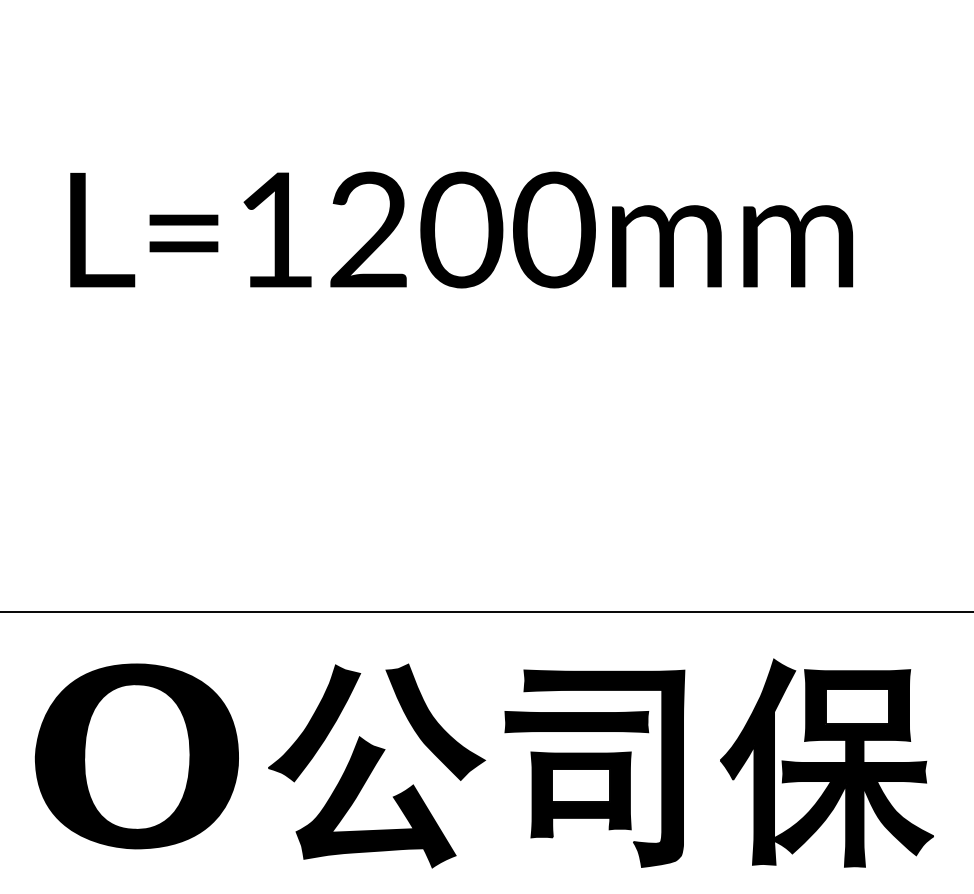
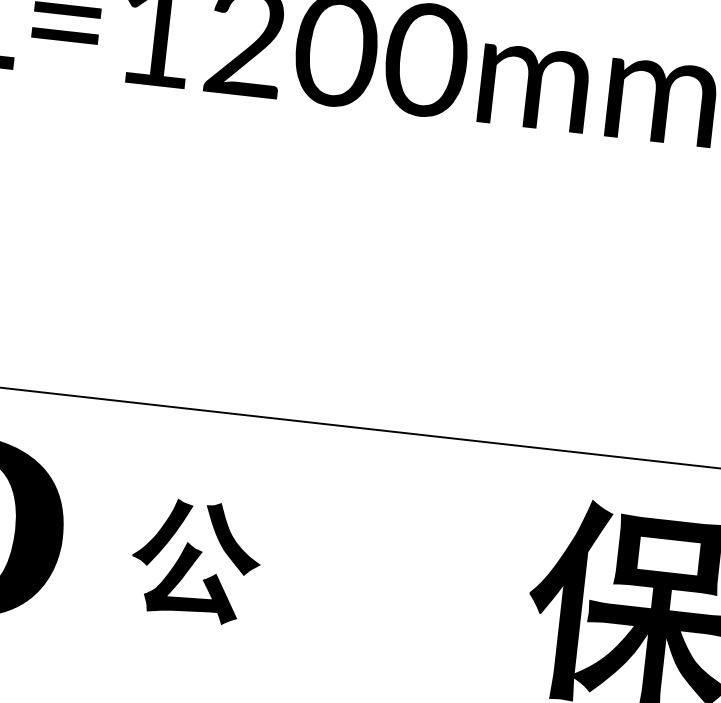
part: (377, 765) -> (196, 560), size x0.6
part: (594, 768) -> (406, 587), removed

